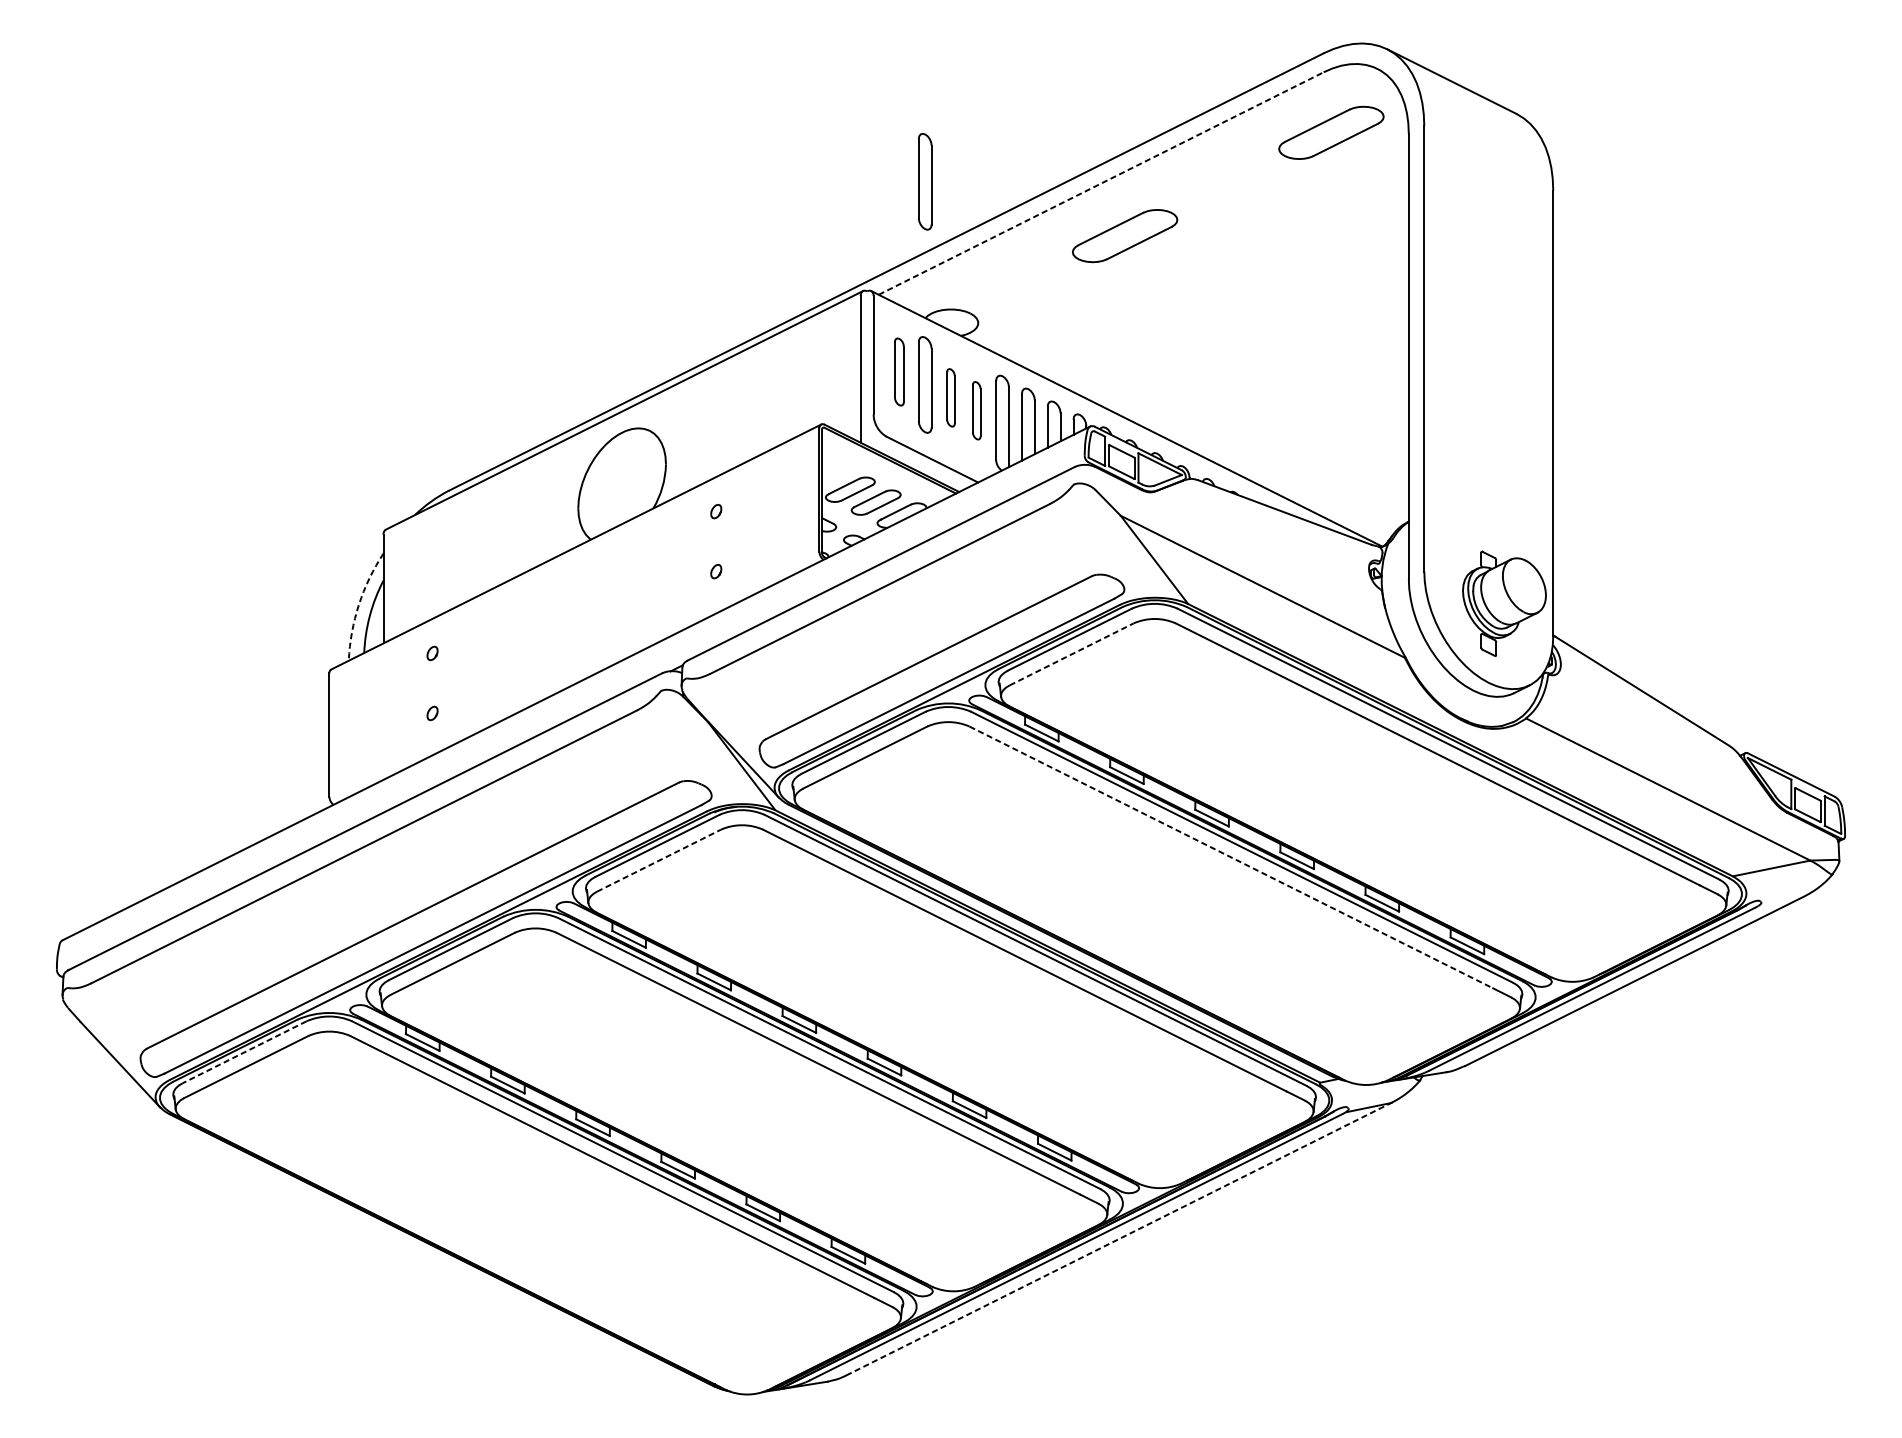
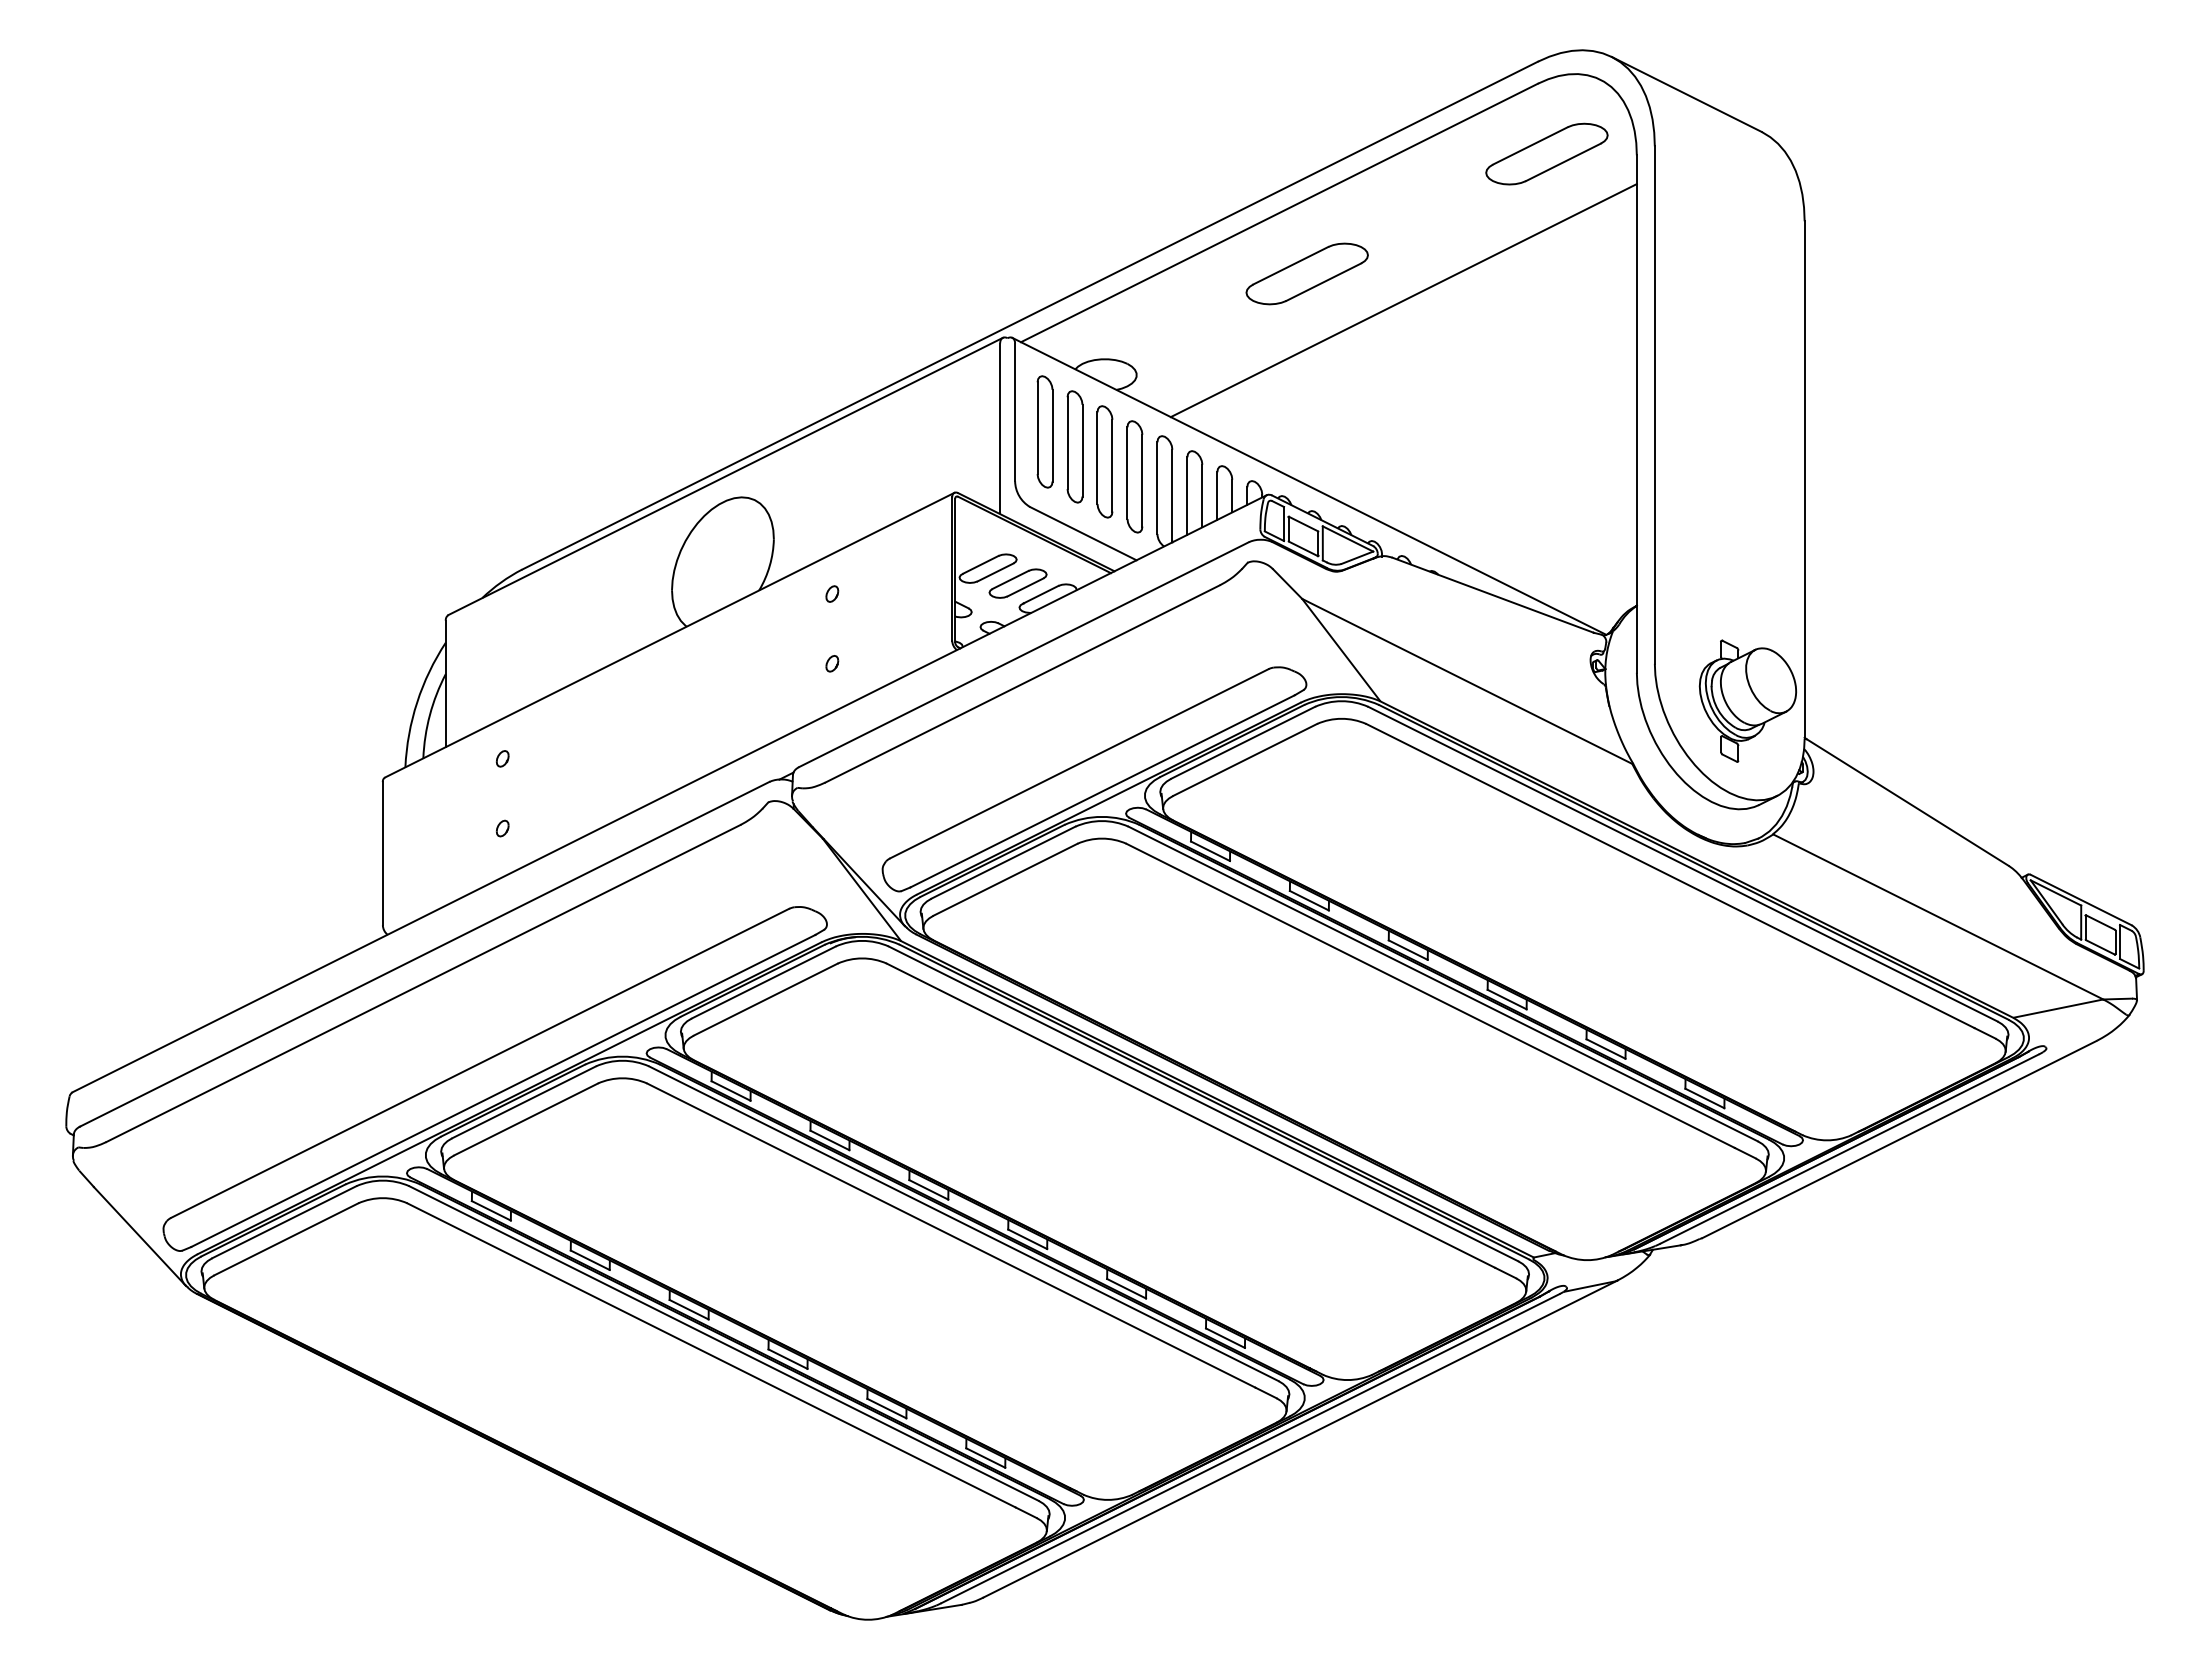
part: (924, 181) -> (1074, 210), removed
line: (1101, 183) -> (1279, 212), dashed -> solid
line: (1207, 258) -> (1403, 300), added
part: (898, 371) -> (1044, 431), size x1.43
part: (950, 397) -> (1104, 461), size x1.67
part: (976, 410) -> (1134, 476), size x1.67
arc: (359, 604) -> (417, 702), dashed -> solid
line: (1071, 654) -> (1245, 759), dashed -> solid
line: (1232, 858) -> (1431, 996), dashed -> solid
line: (659, 860) -> (766, 999), dashed -> solid
line: (243, 1052) -> (283, 1222), dashed -> solid
line: (1119, 1238) -> (1300, 1438), dashed -> solid

